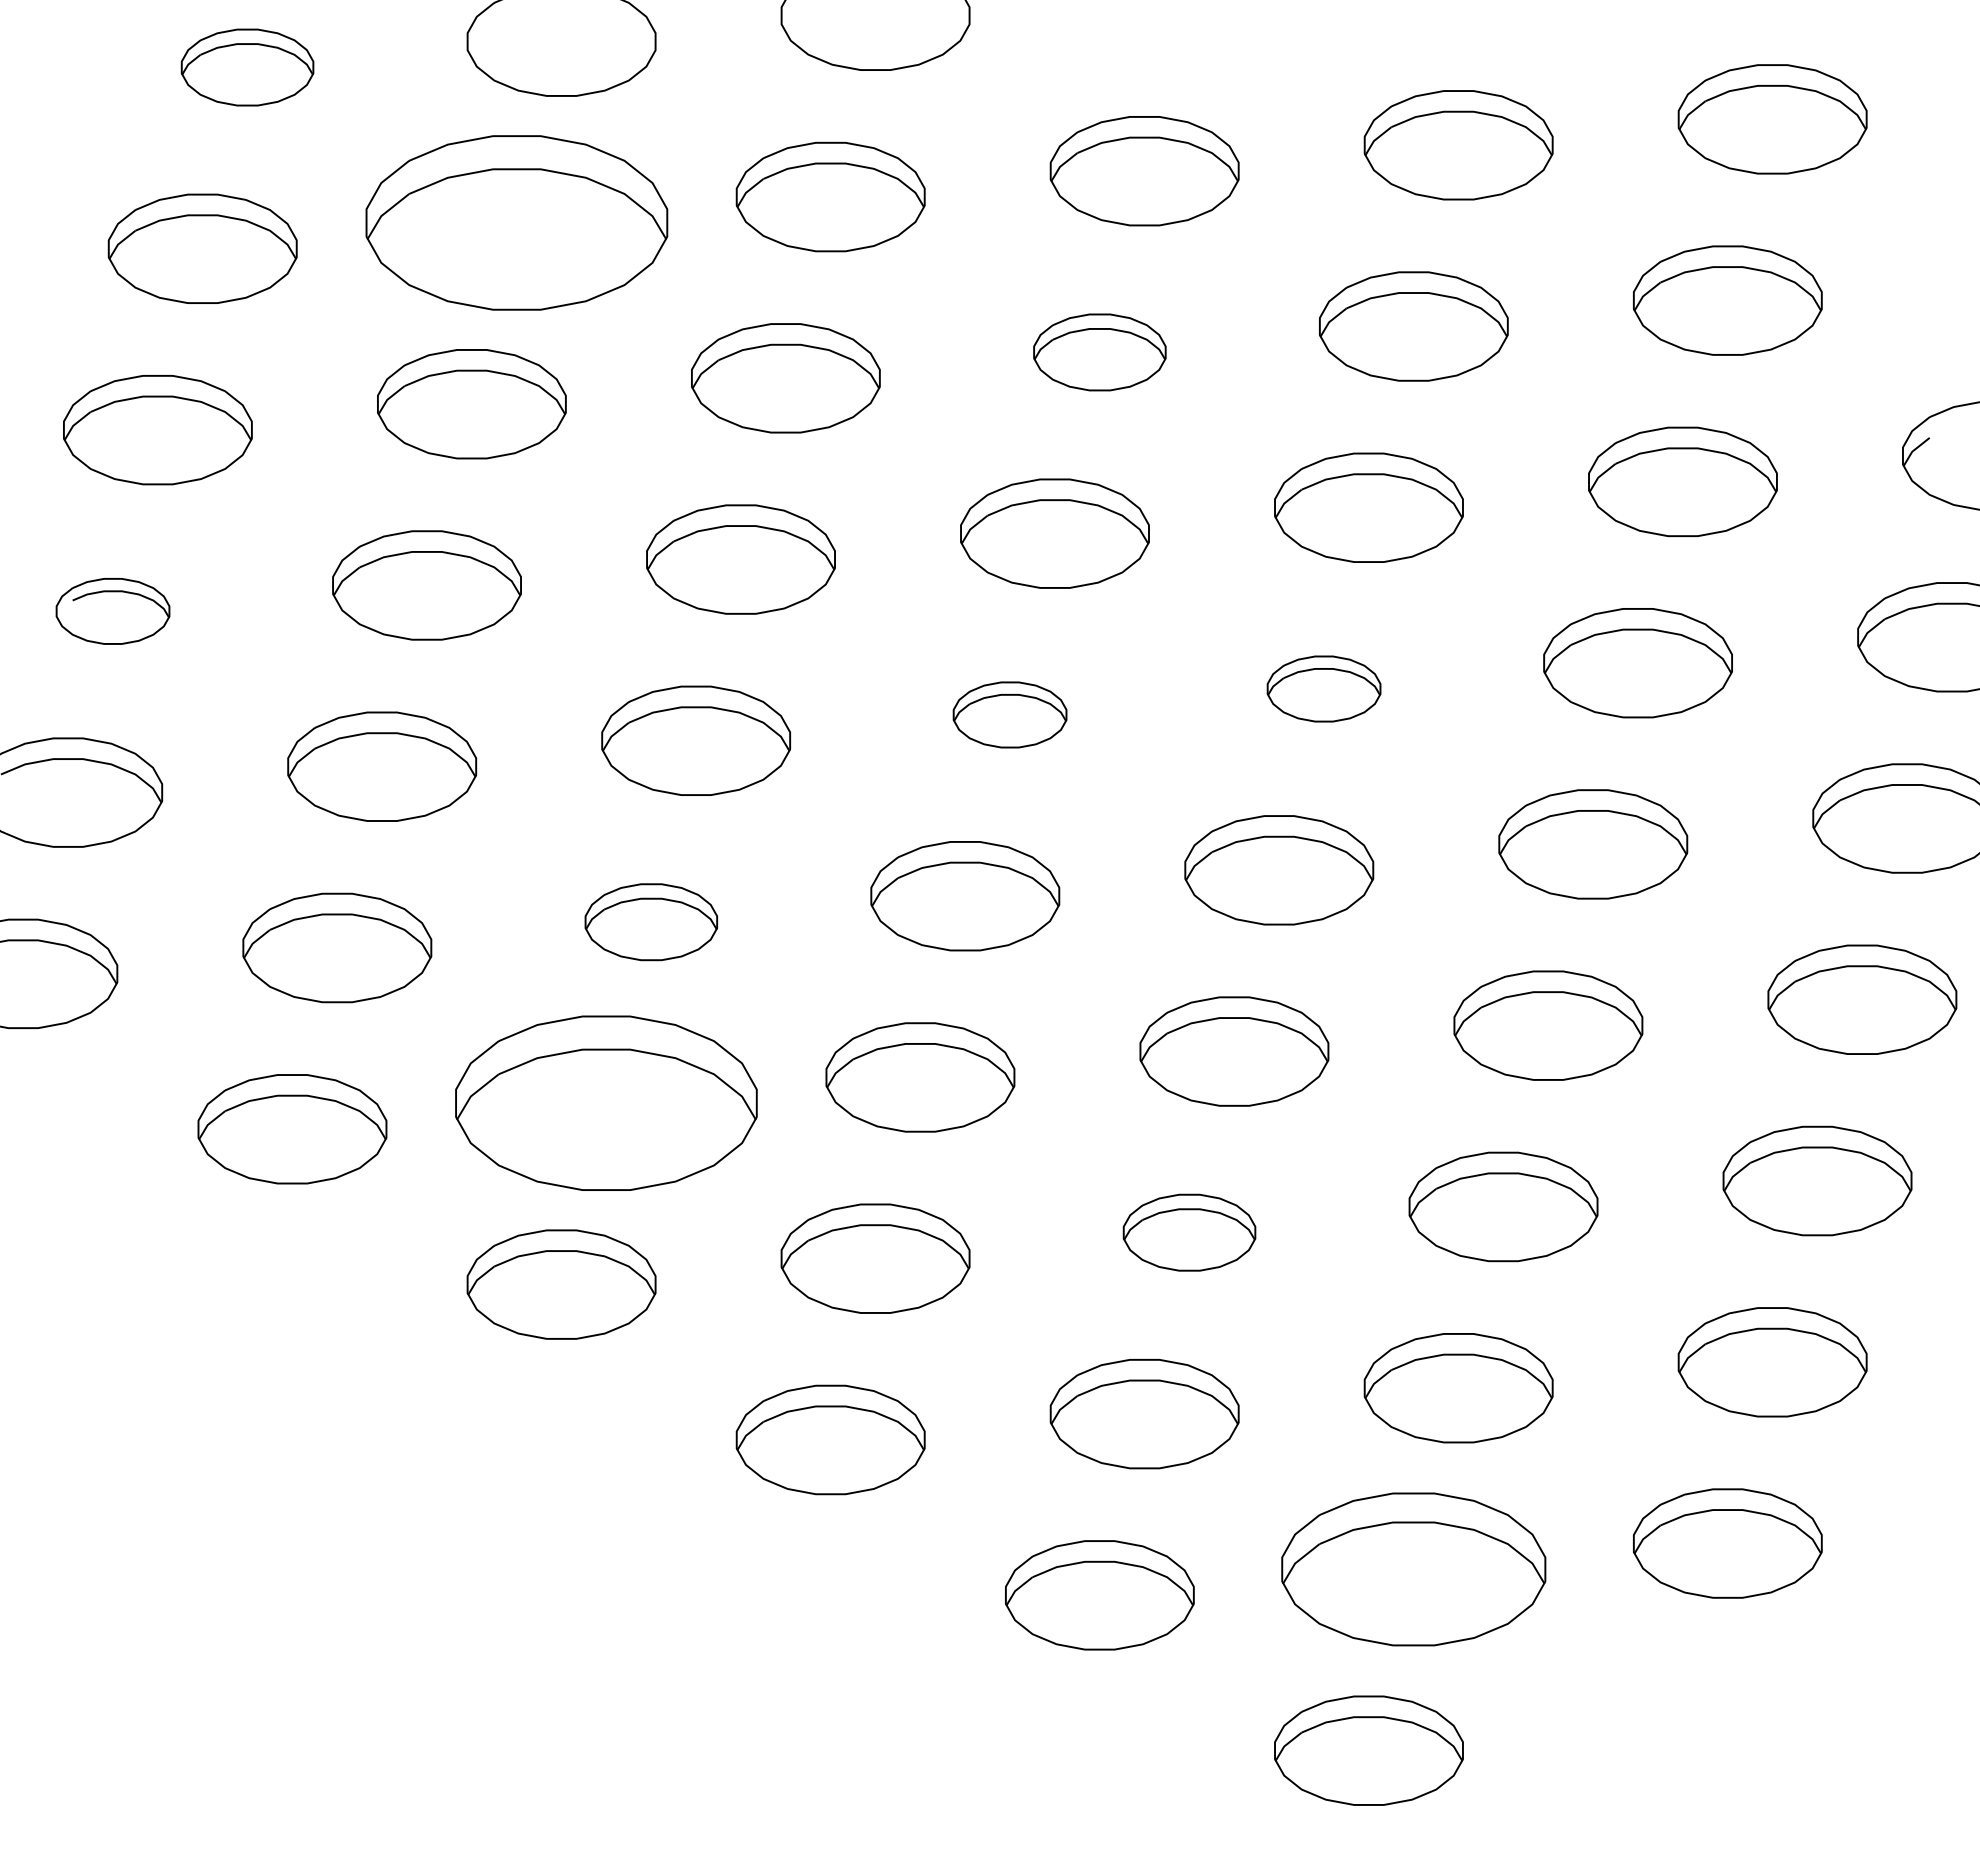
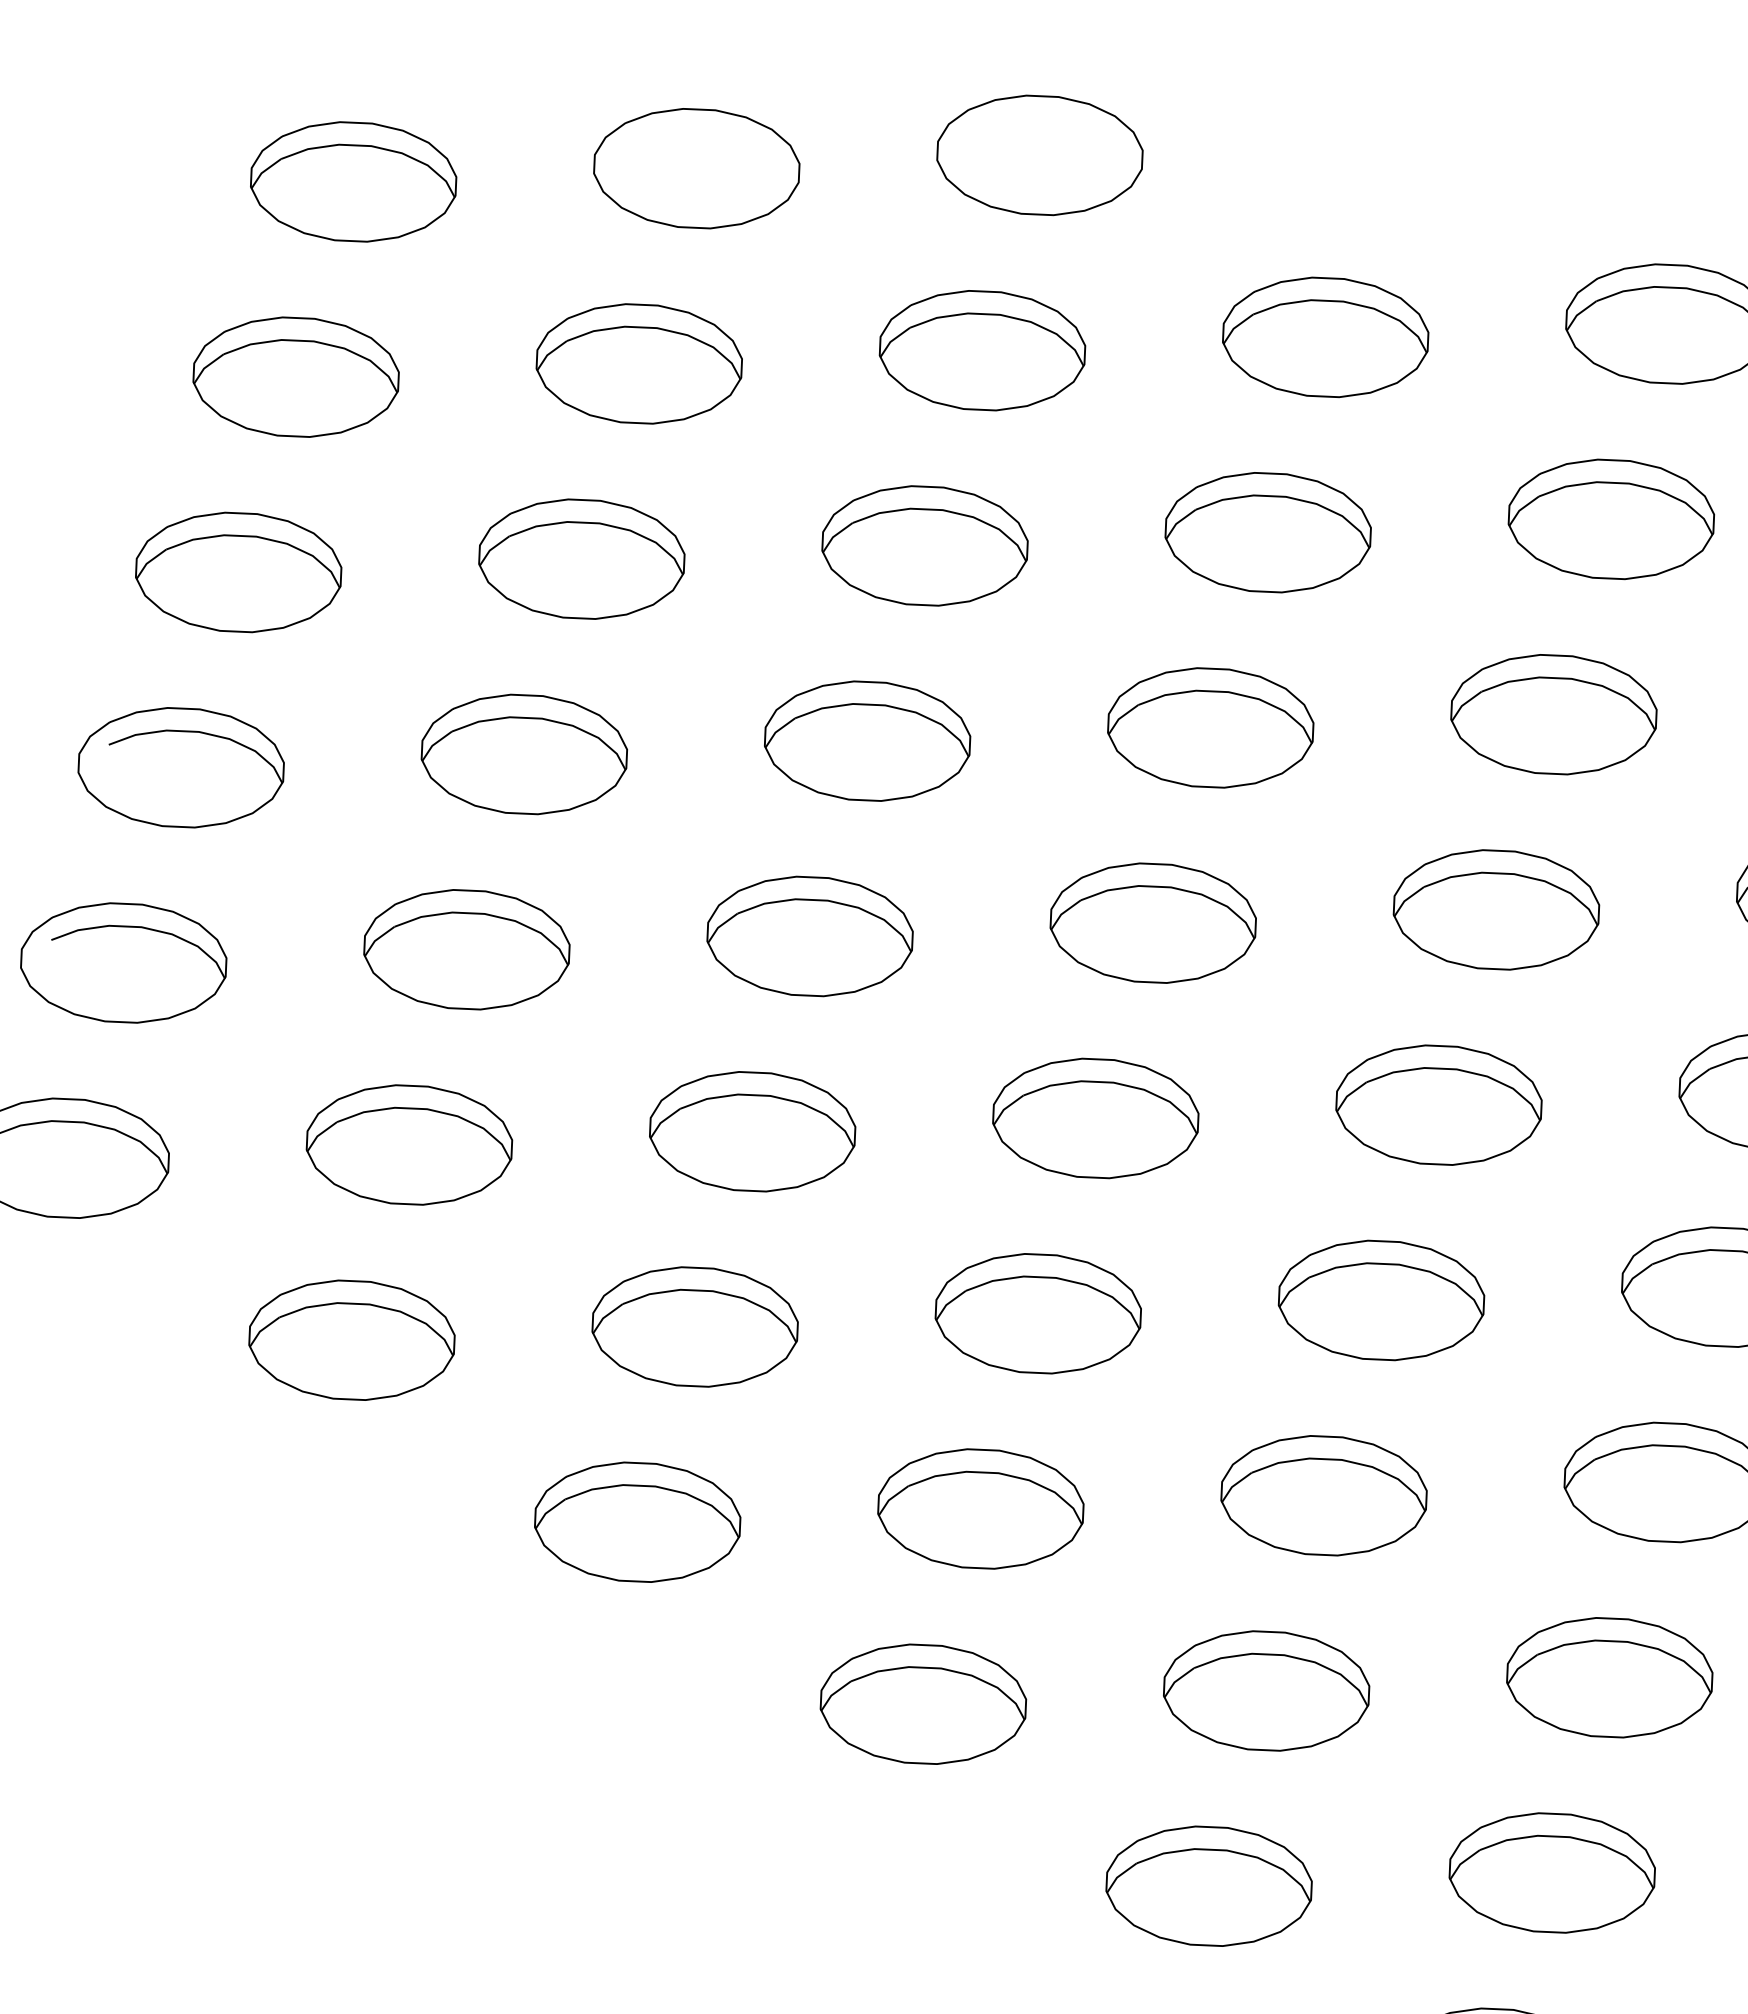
part: (247, 67) -> (353, 181), size x1.43
part: (516, 222) -> (639, 363), size x0.62
part: (1099, 352) -> (1267, 532), size x1.43
part: (112, 611) -> (180, 767), size x1.67
part: (1323, 688) -> (1495, 909), size x1.67
part: (1009, 714) -> (1152, 922), size x1.67
part: (651, 922) -> (752, 1132), size x1.43
part: (606, 1103) -> (695, 1327), size x0.62
part: (1189, 1232) -> (1324, 1495), size x1.43
part: (1413, 1569) -> (1551, 1873), size x0.71

